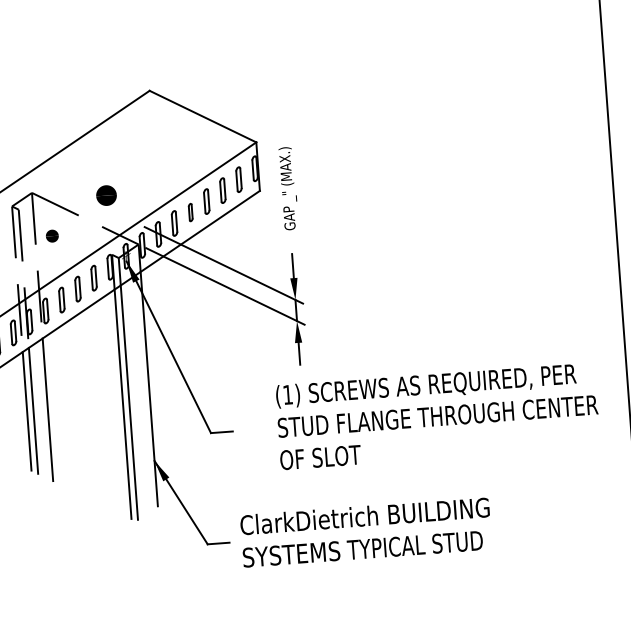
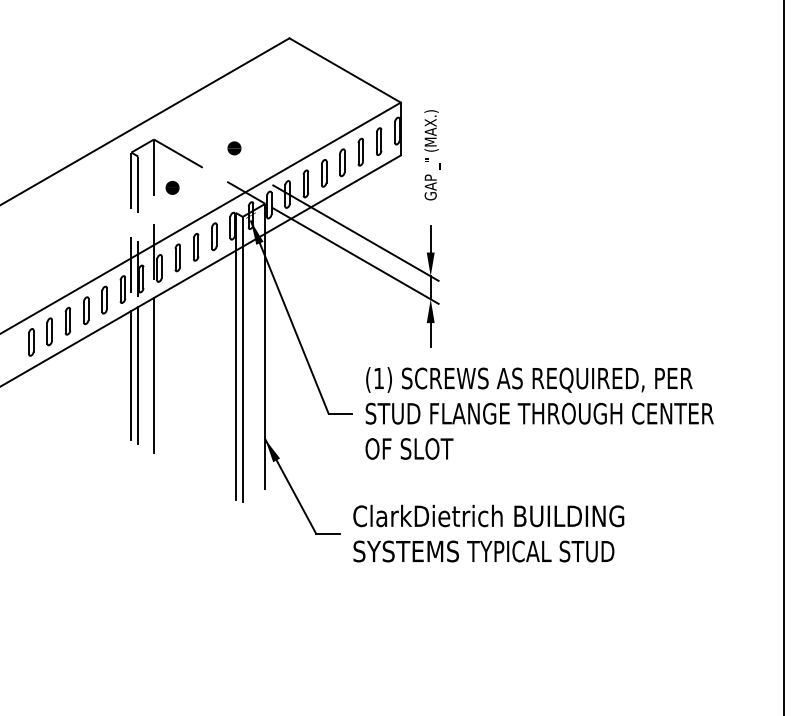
part: (106, 195) -> (234, 148), size x0.62
part: (190, 212) -> (324, 173), size x1.43
text: (437, 416) -> (539, 413), moved

